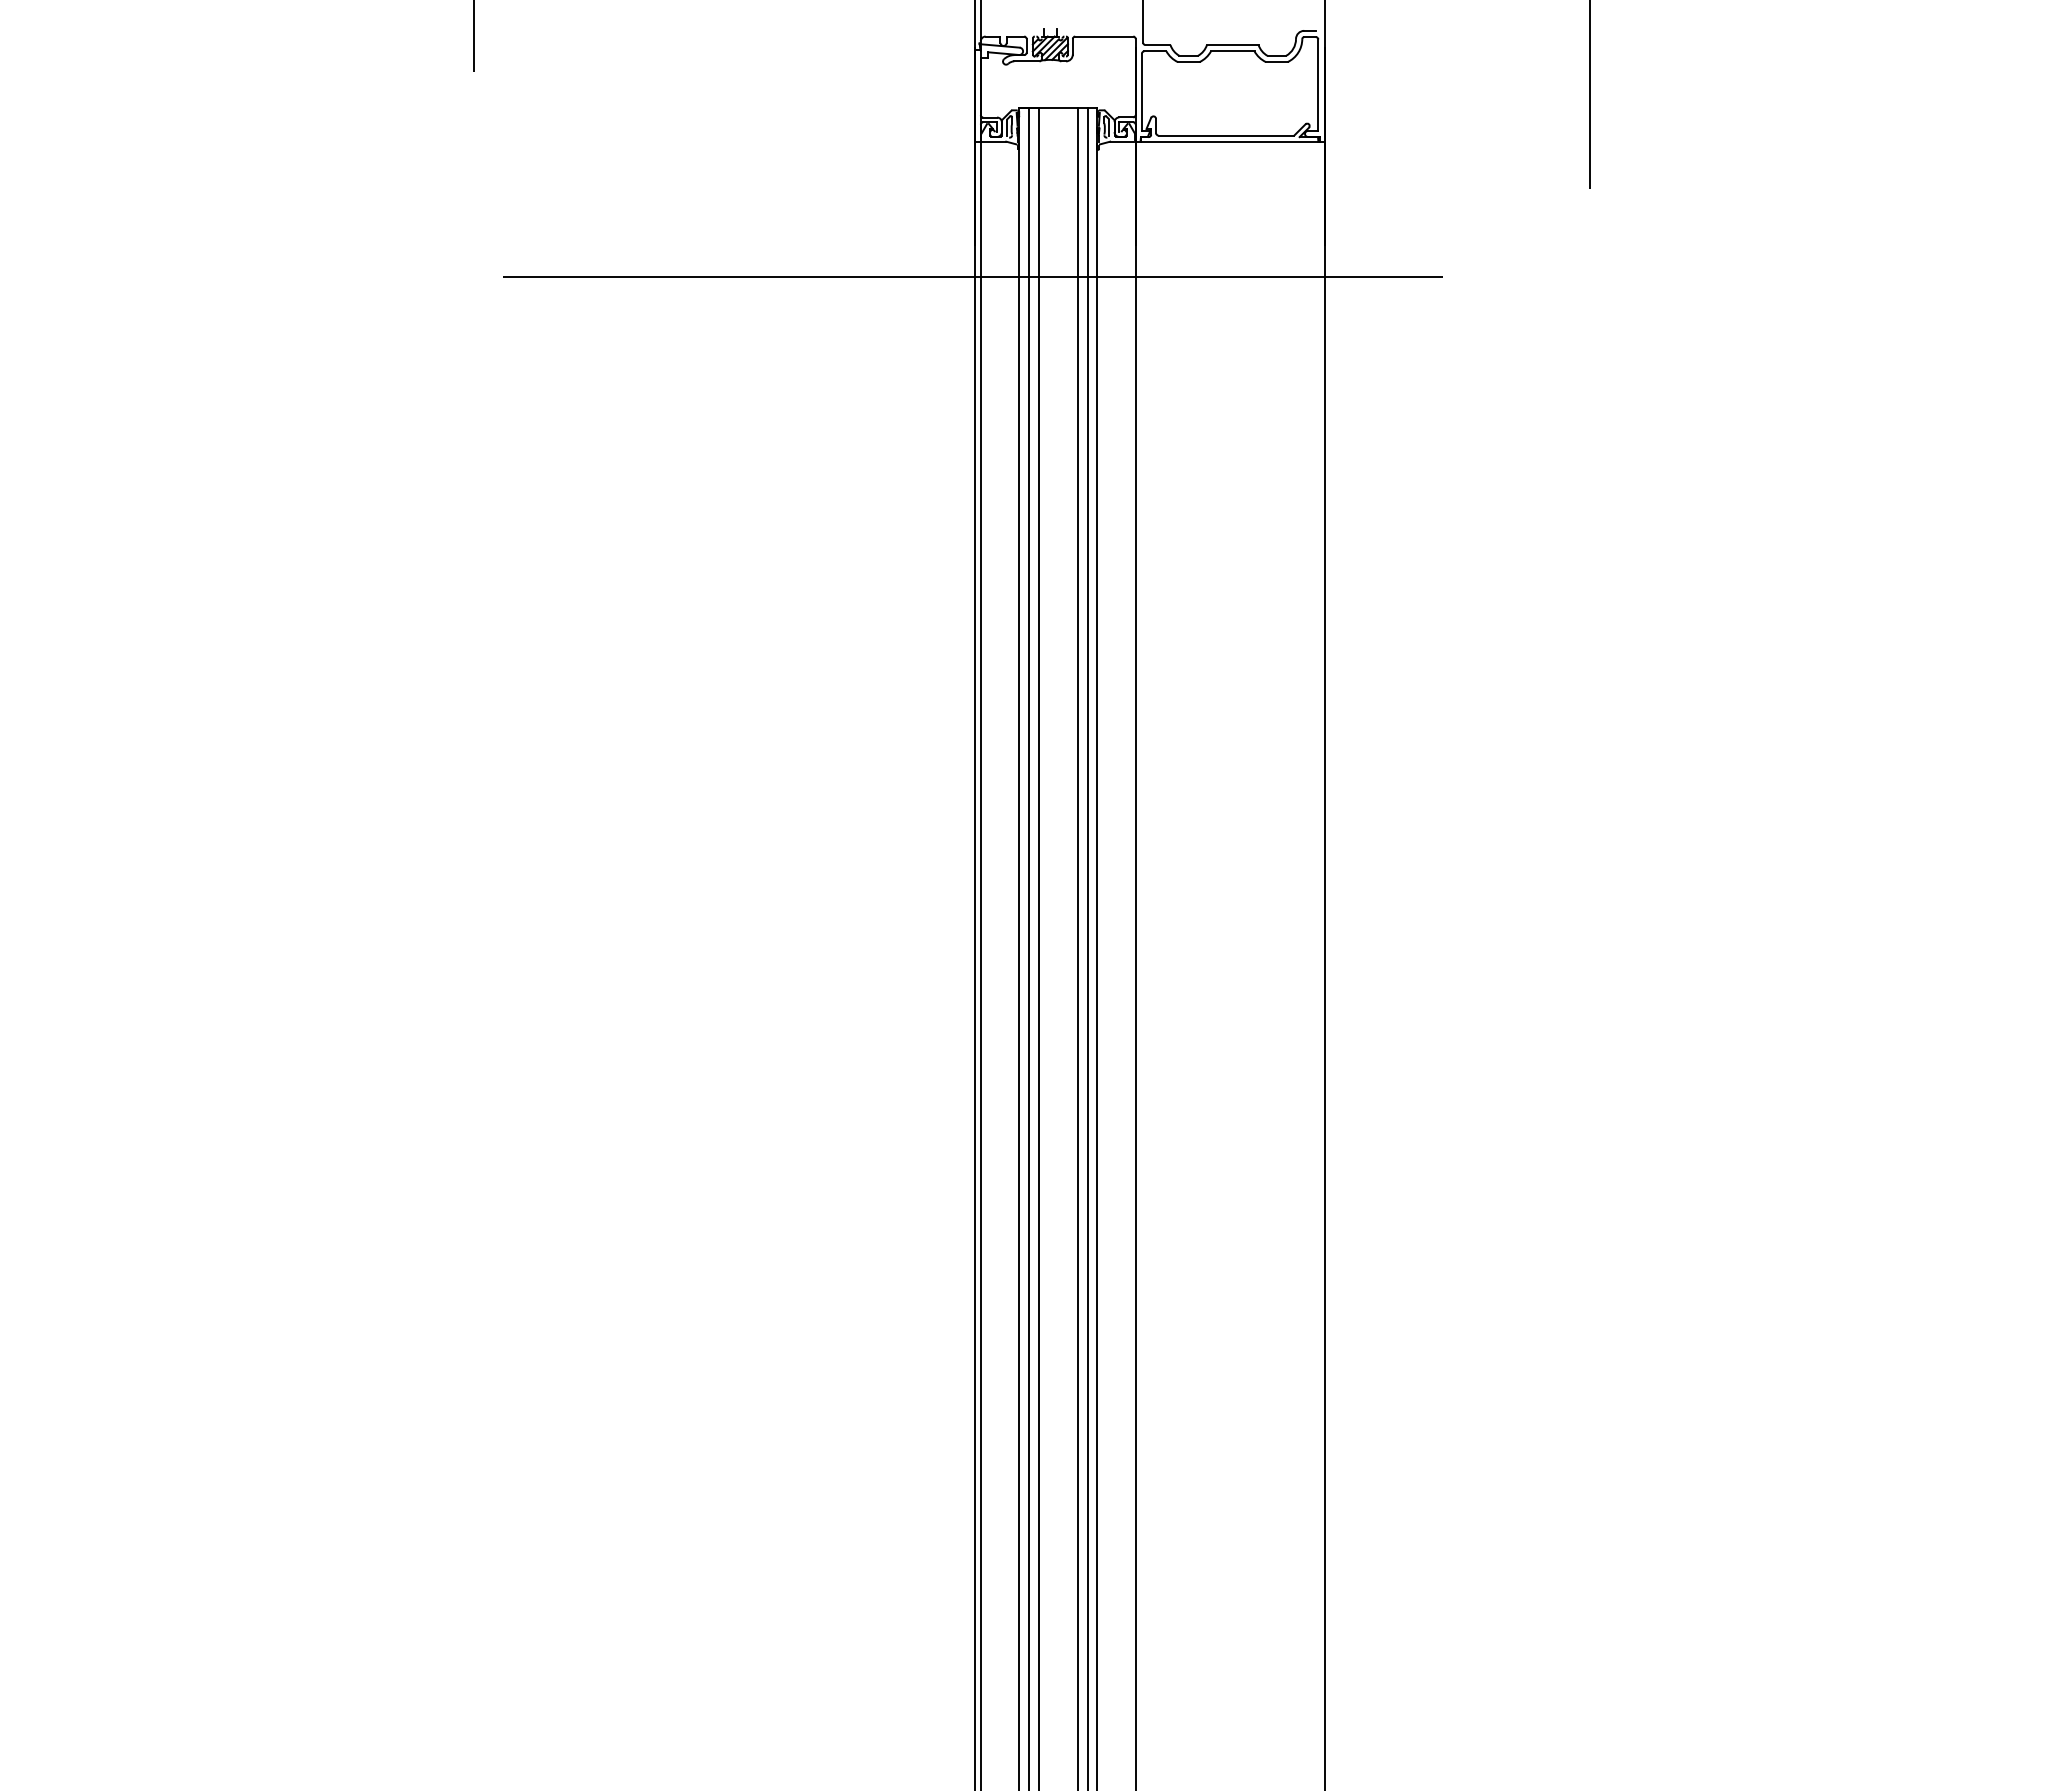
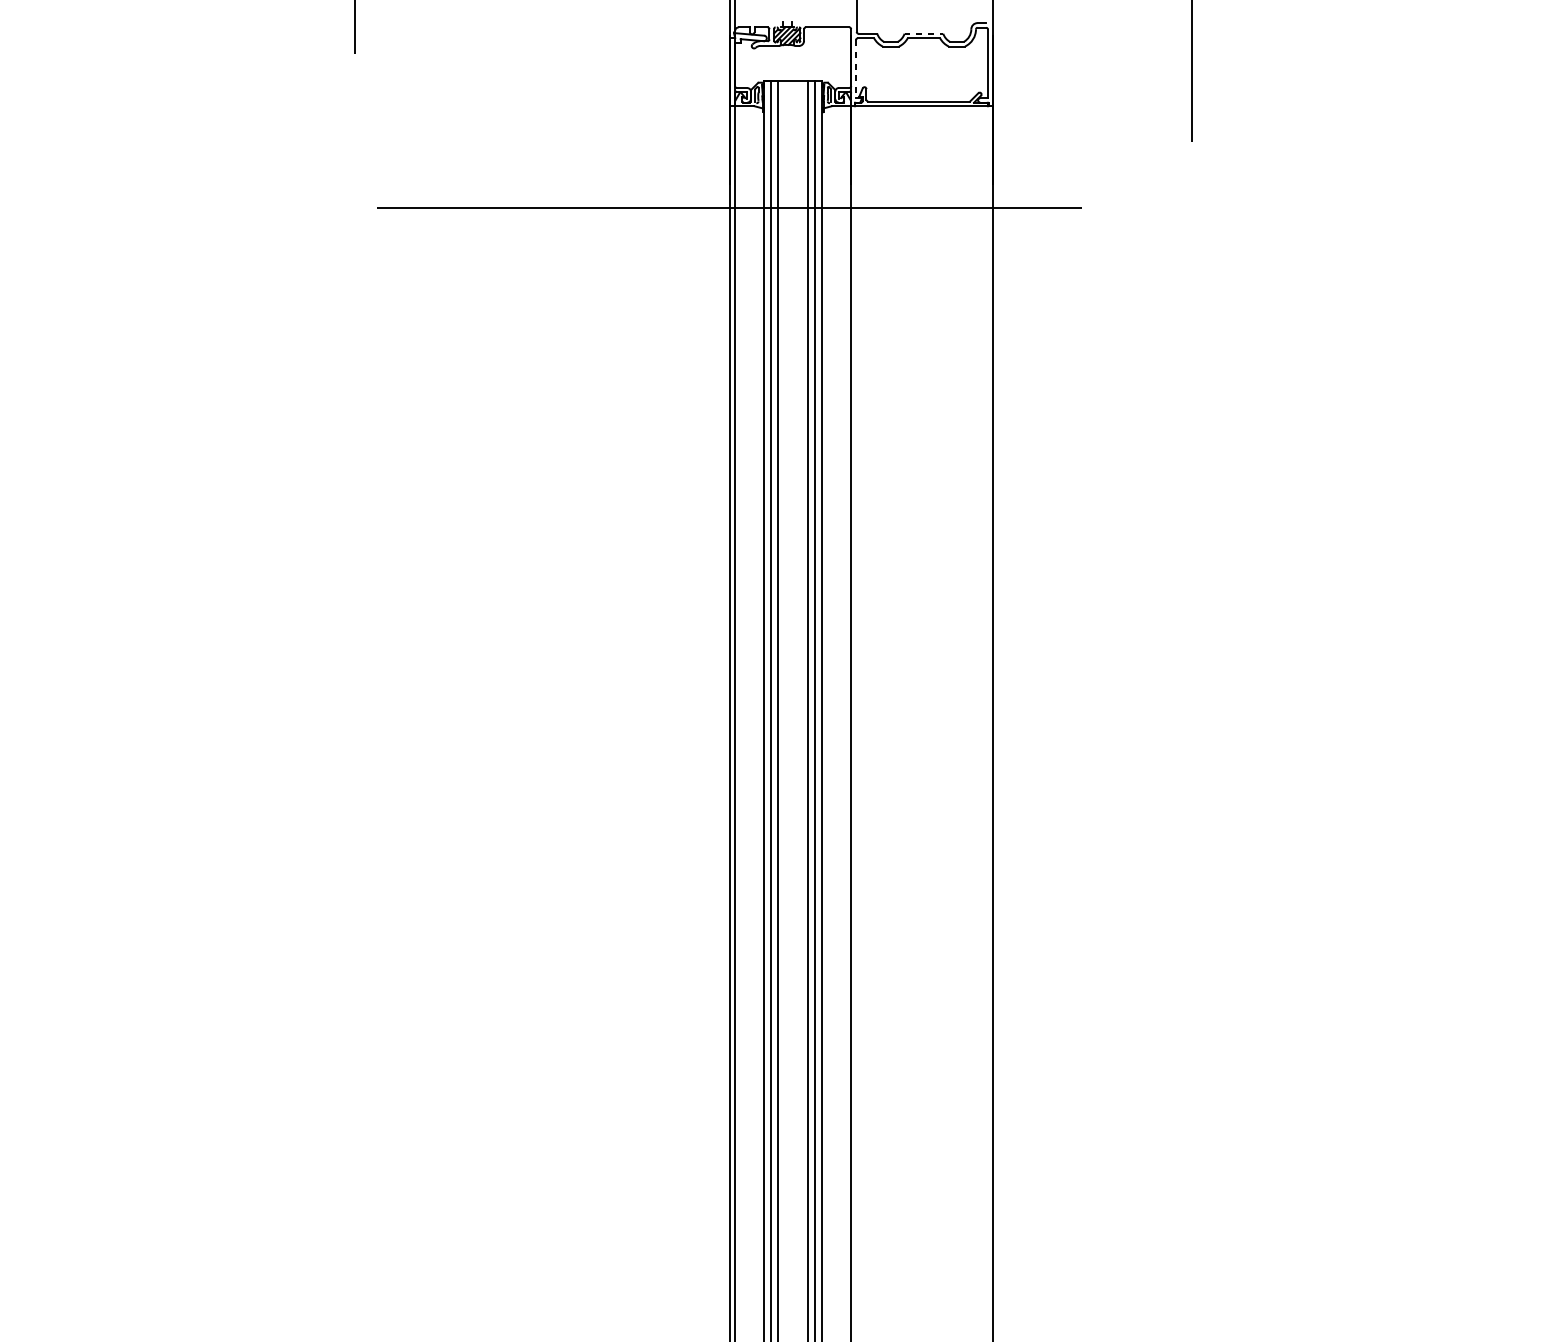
line: (1232, 45) -> (923, 34), solid -> dashed
line: (1141, 92) -> (855, 69), solid -> dashed

